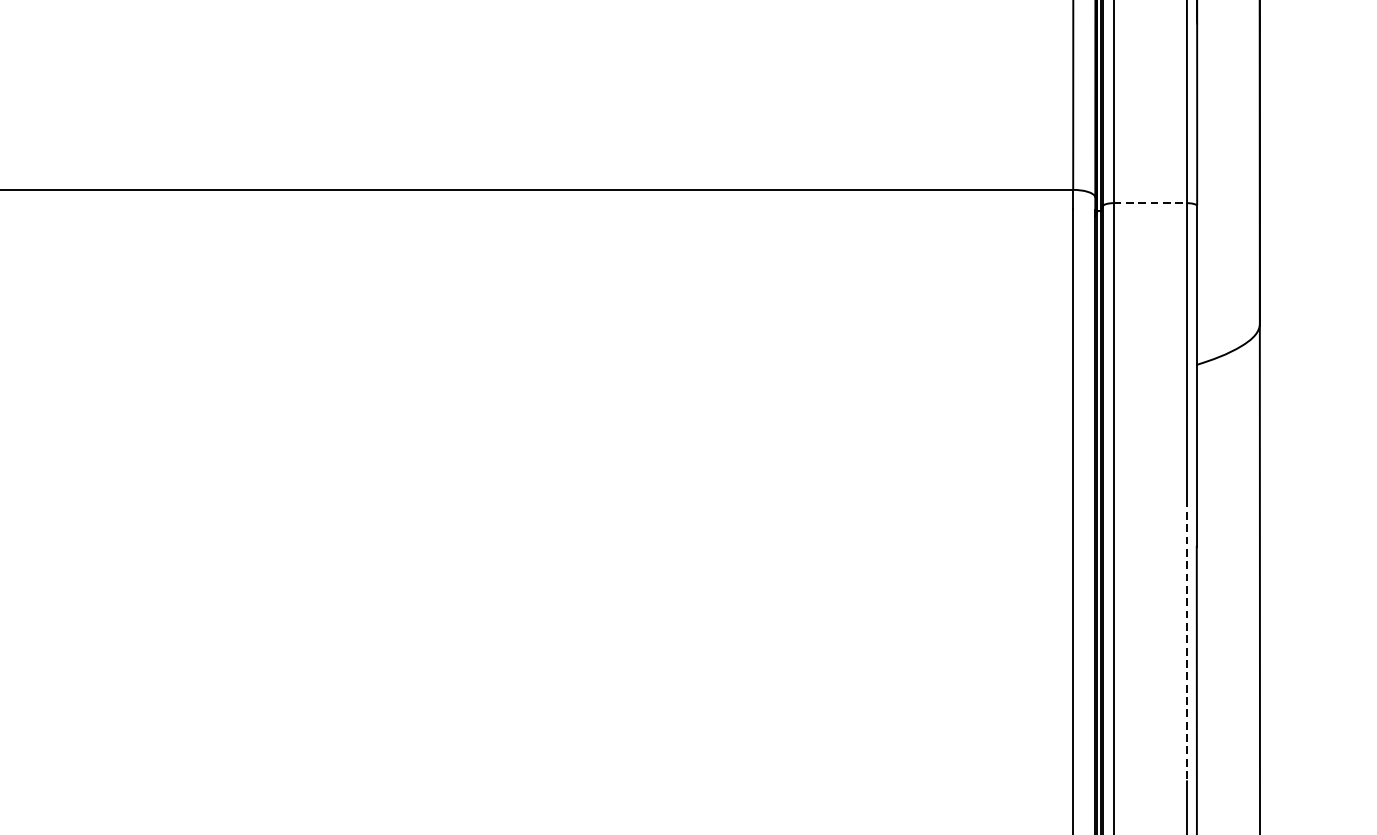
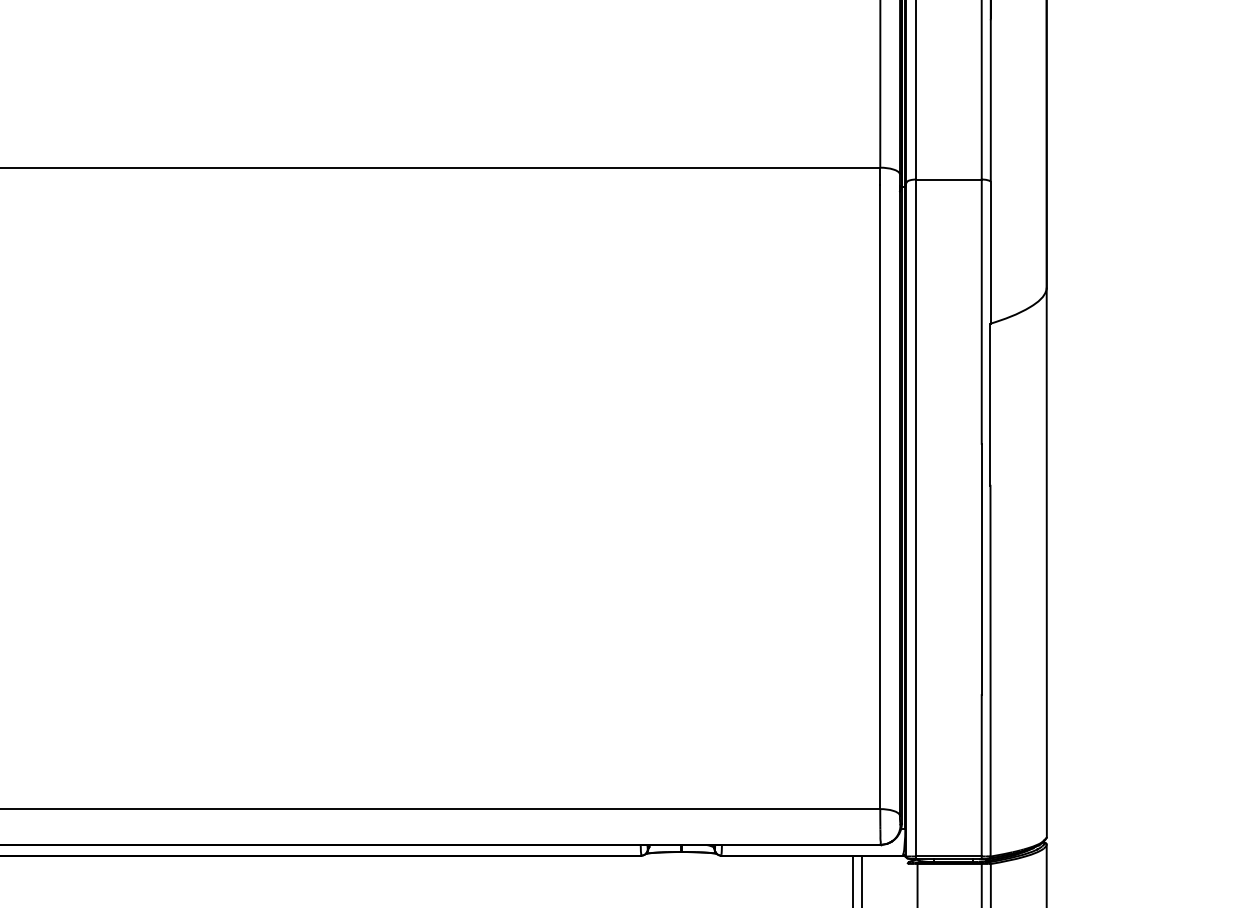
line: (1150, 203) -> (949, 179), dashed -> solid
line: (1186, 640) -> (981, 569), dashed -> solid

